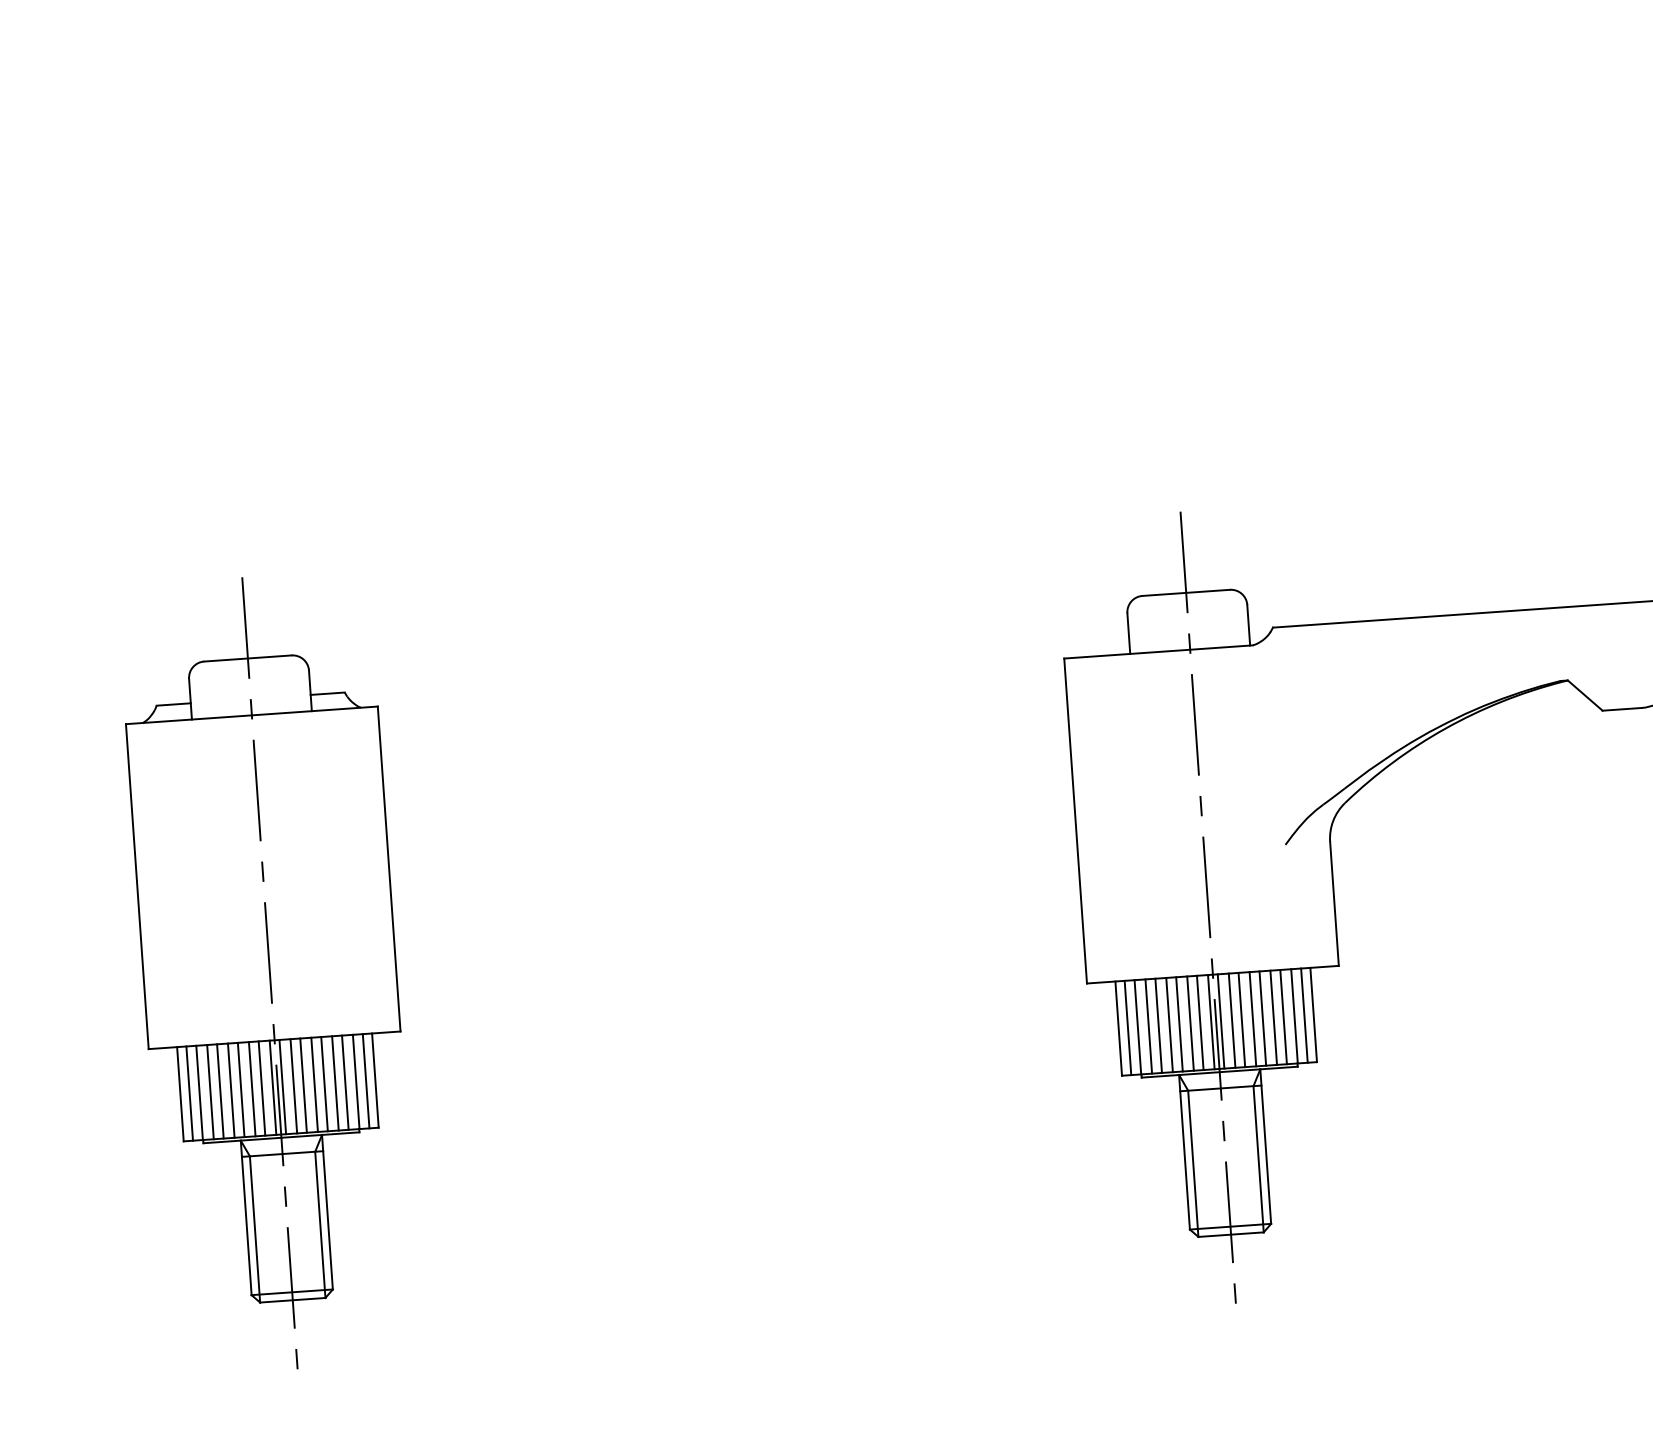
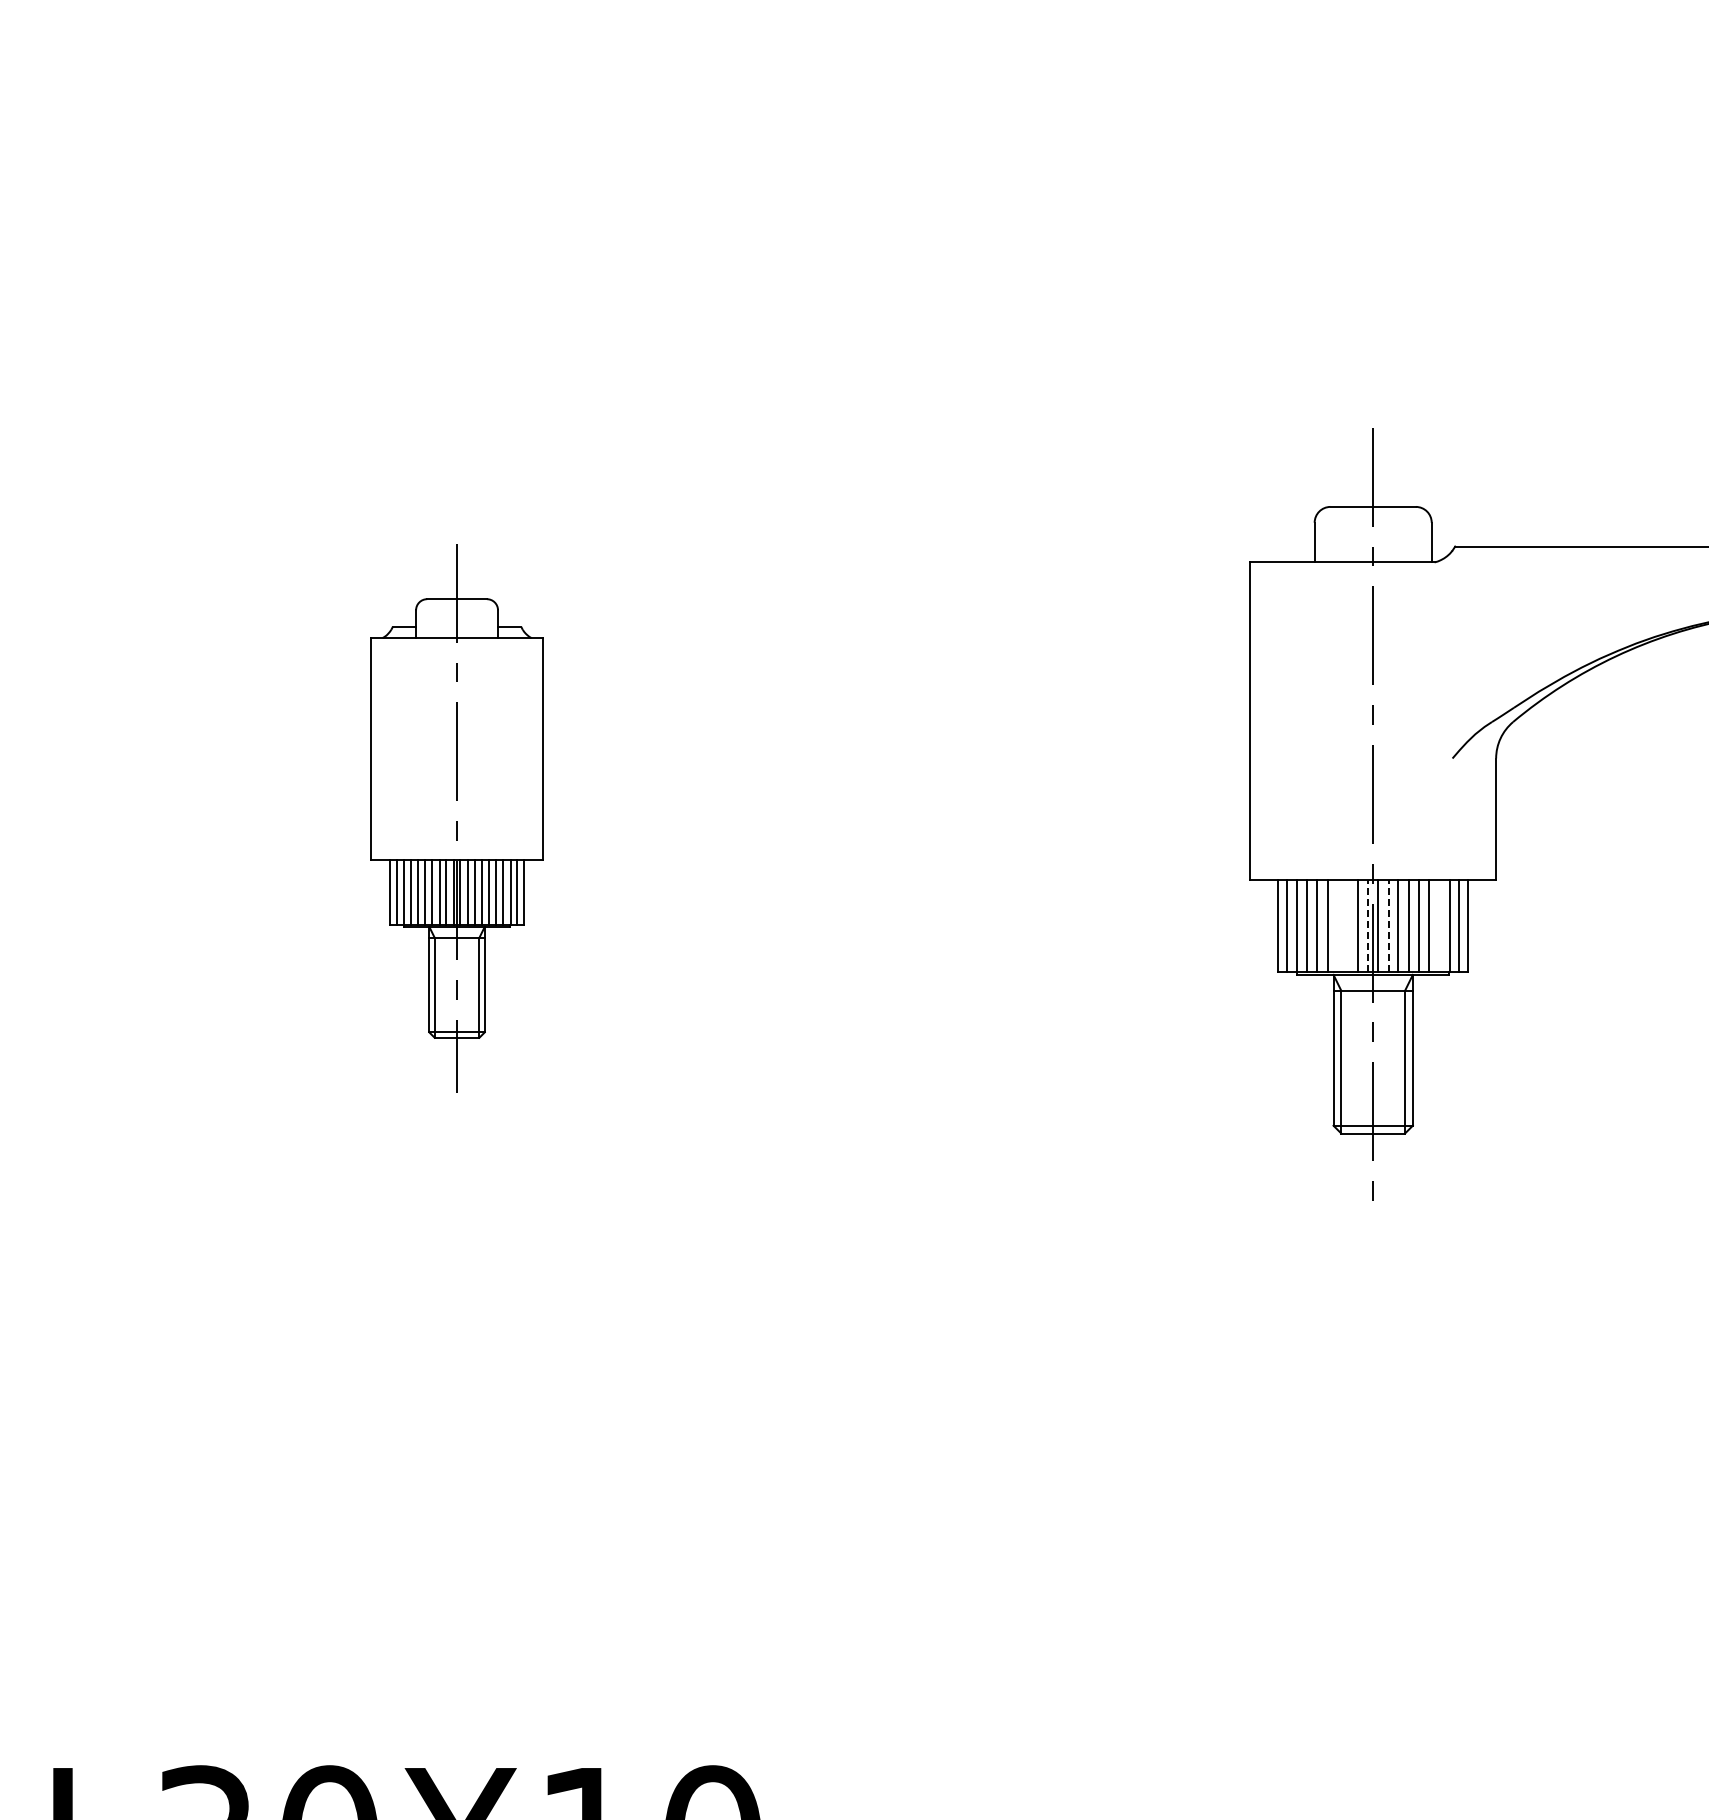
part: (269, 973) -> (456, 814), size x0.7
line: (1284, 1016) -> (1439, 925), removed
line: (1231, 1020) -> (1388, 925), solid -> dashed
line: (1211, 1021) -> (1368, 925), solid -> dashed
line: (1190, 1023) -> (1348, 925), removed
line: (1179, 1024) -> (1337, 925), removed

